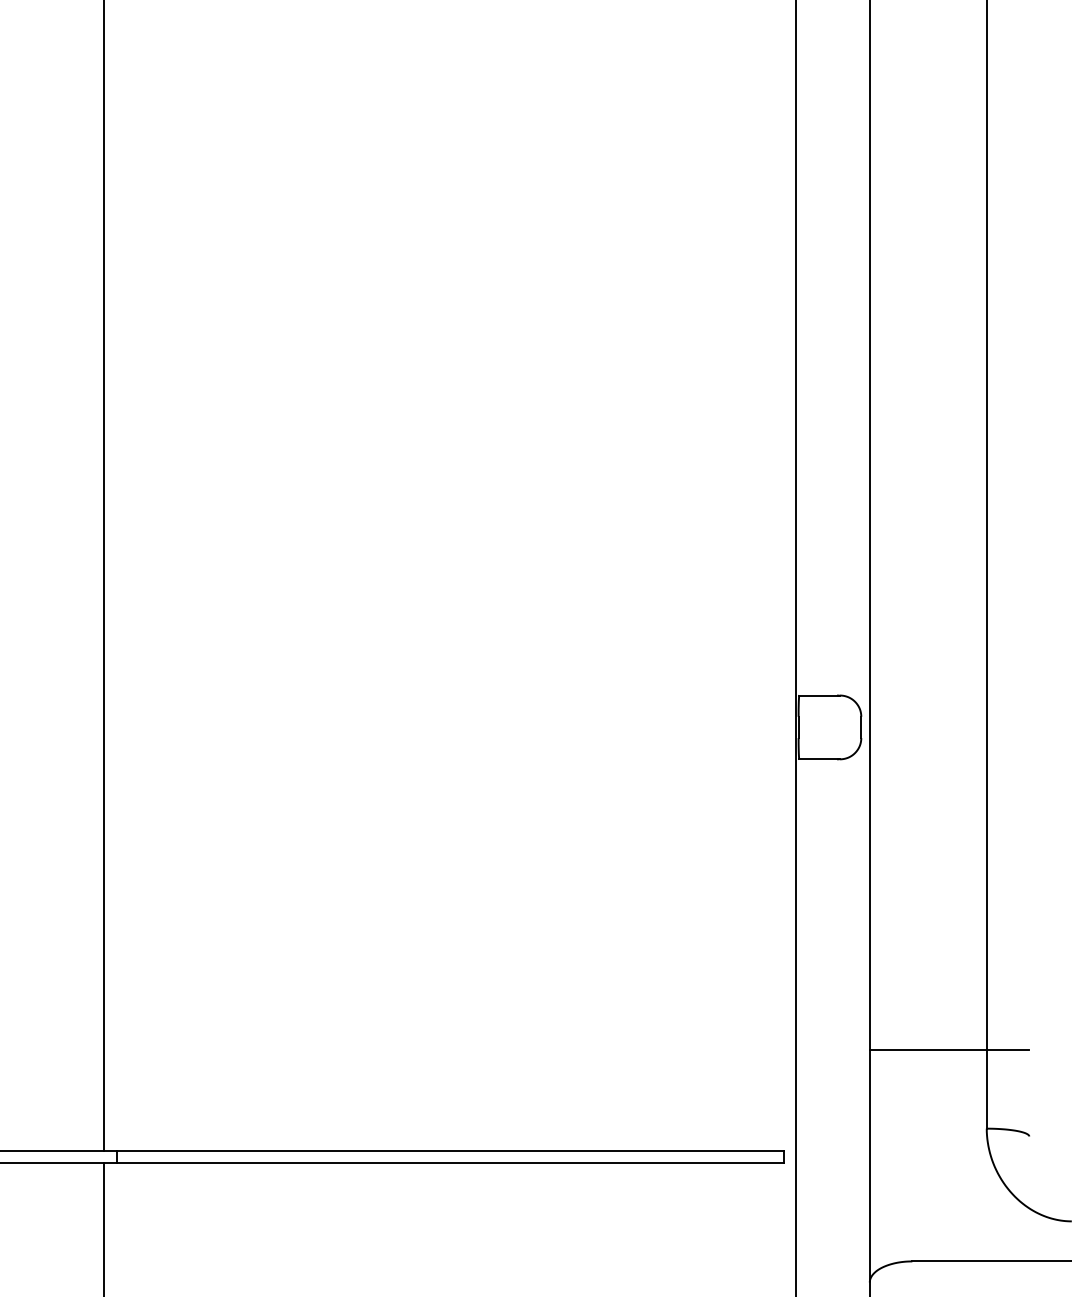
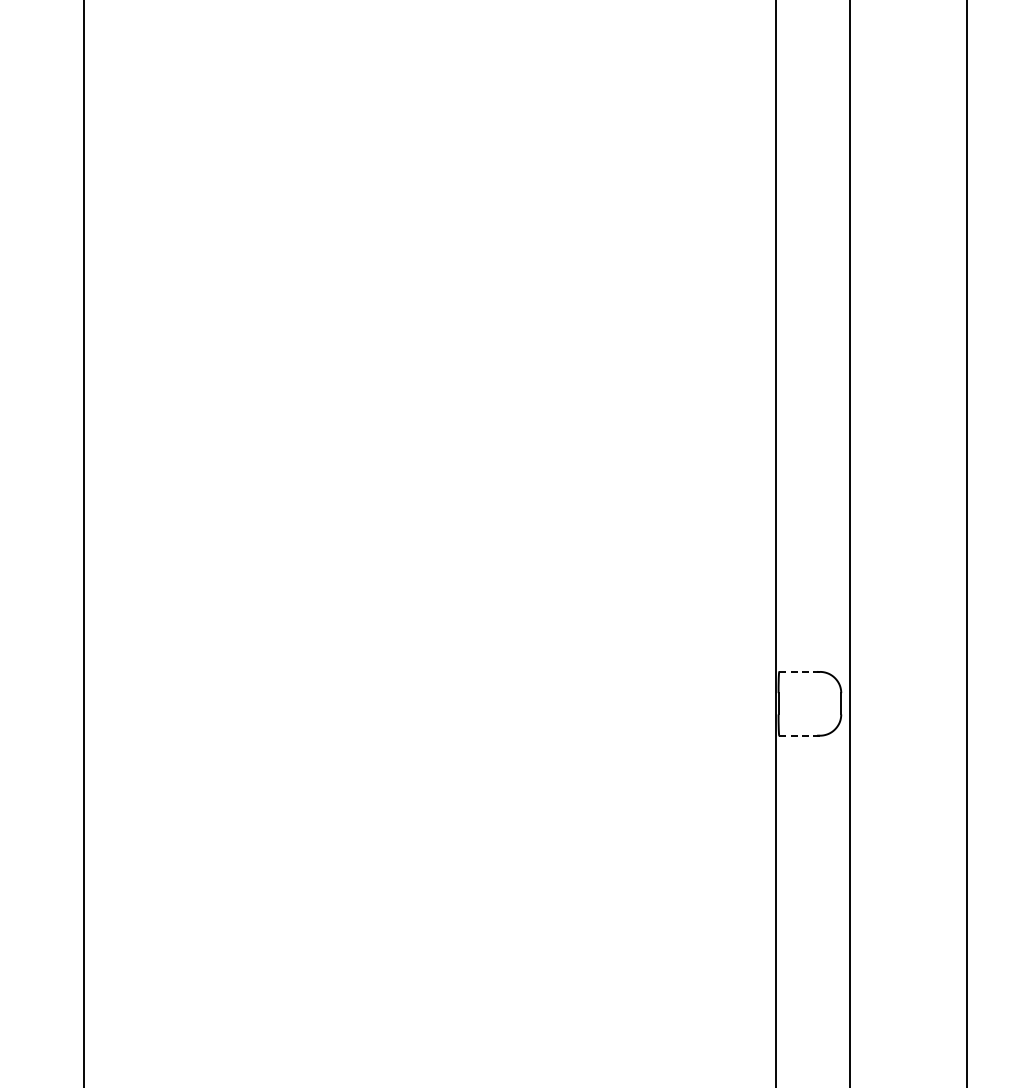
line: (820, 695) -> (800, 671), solid -> dashed
line: (819, 759) -> (799, 735), solid -> dashed
line: (949, 1050) -> (929, 1026), removed

